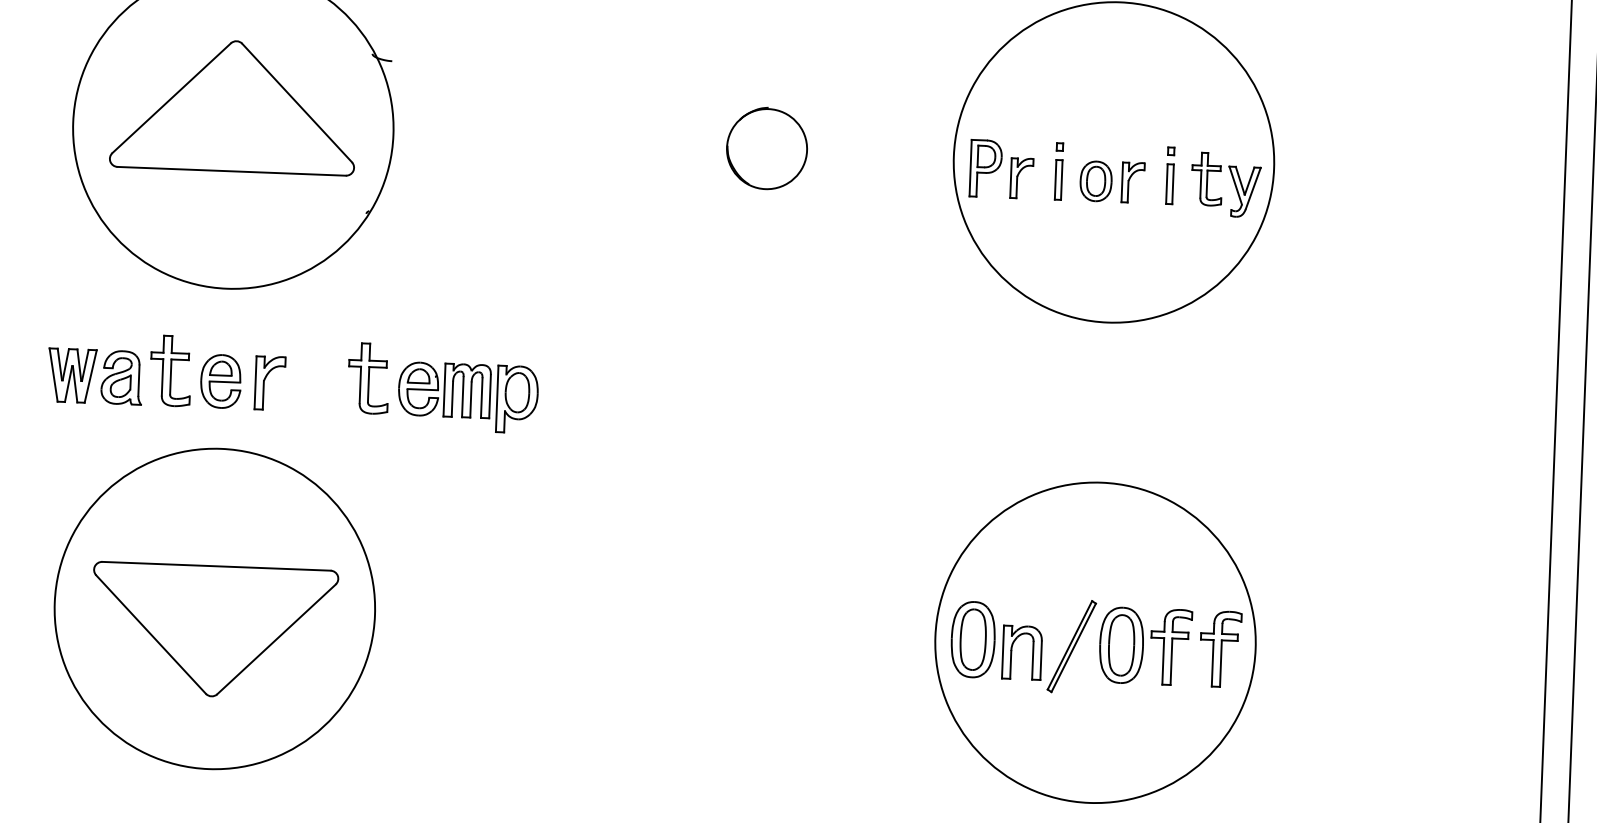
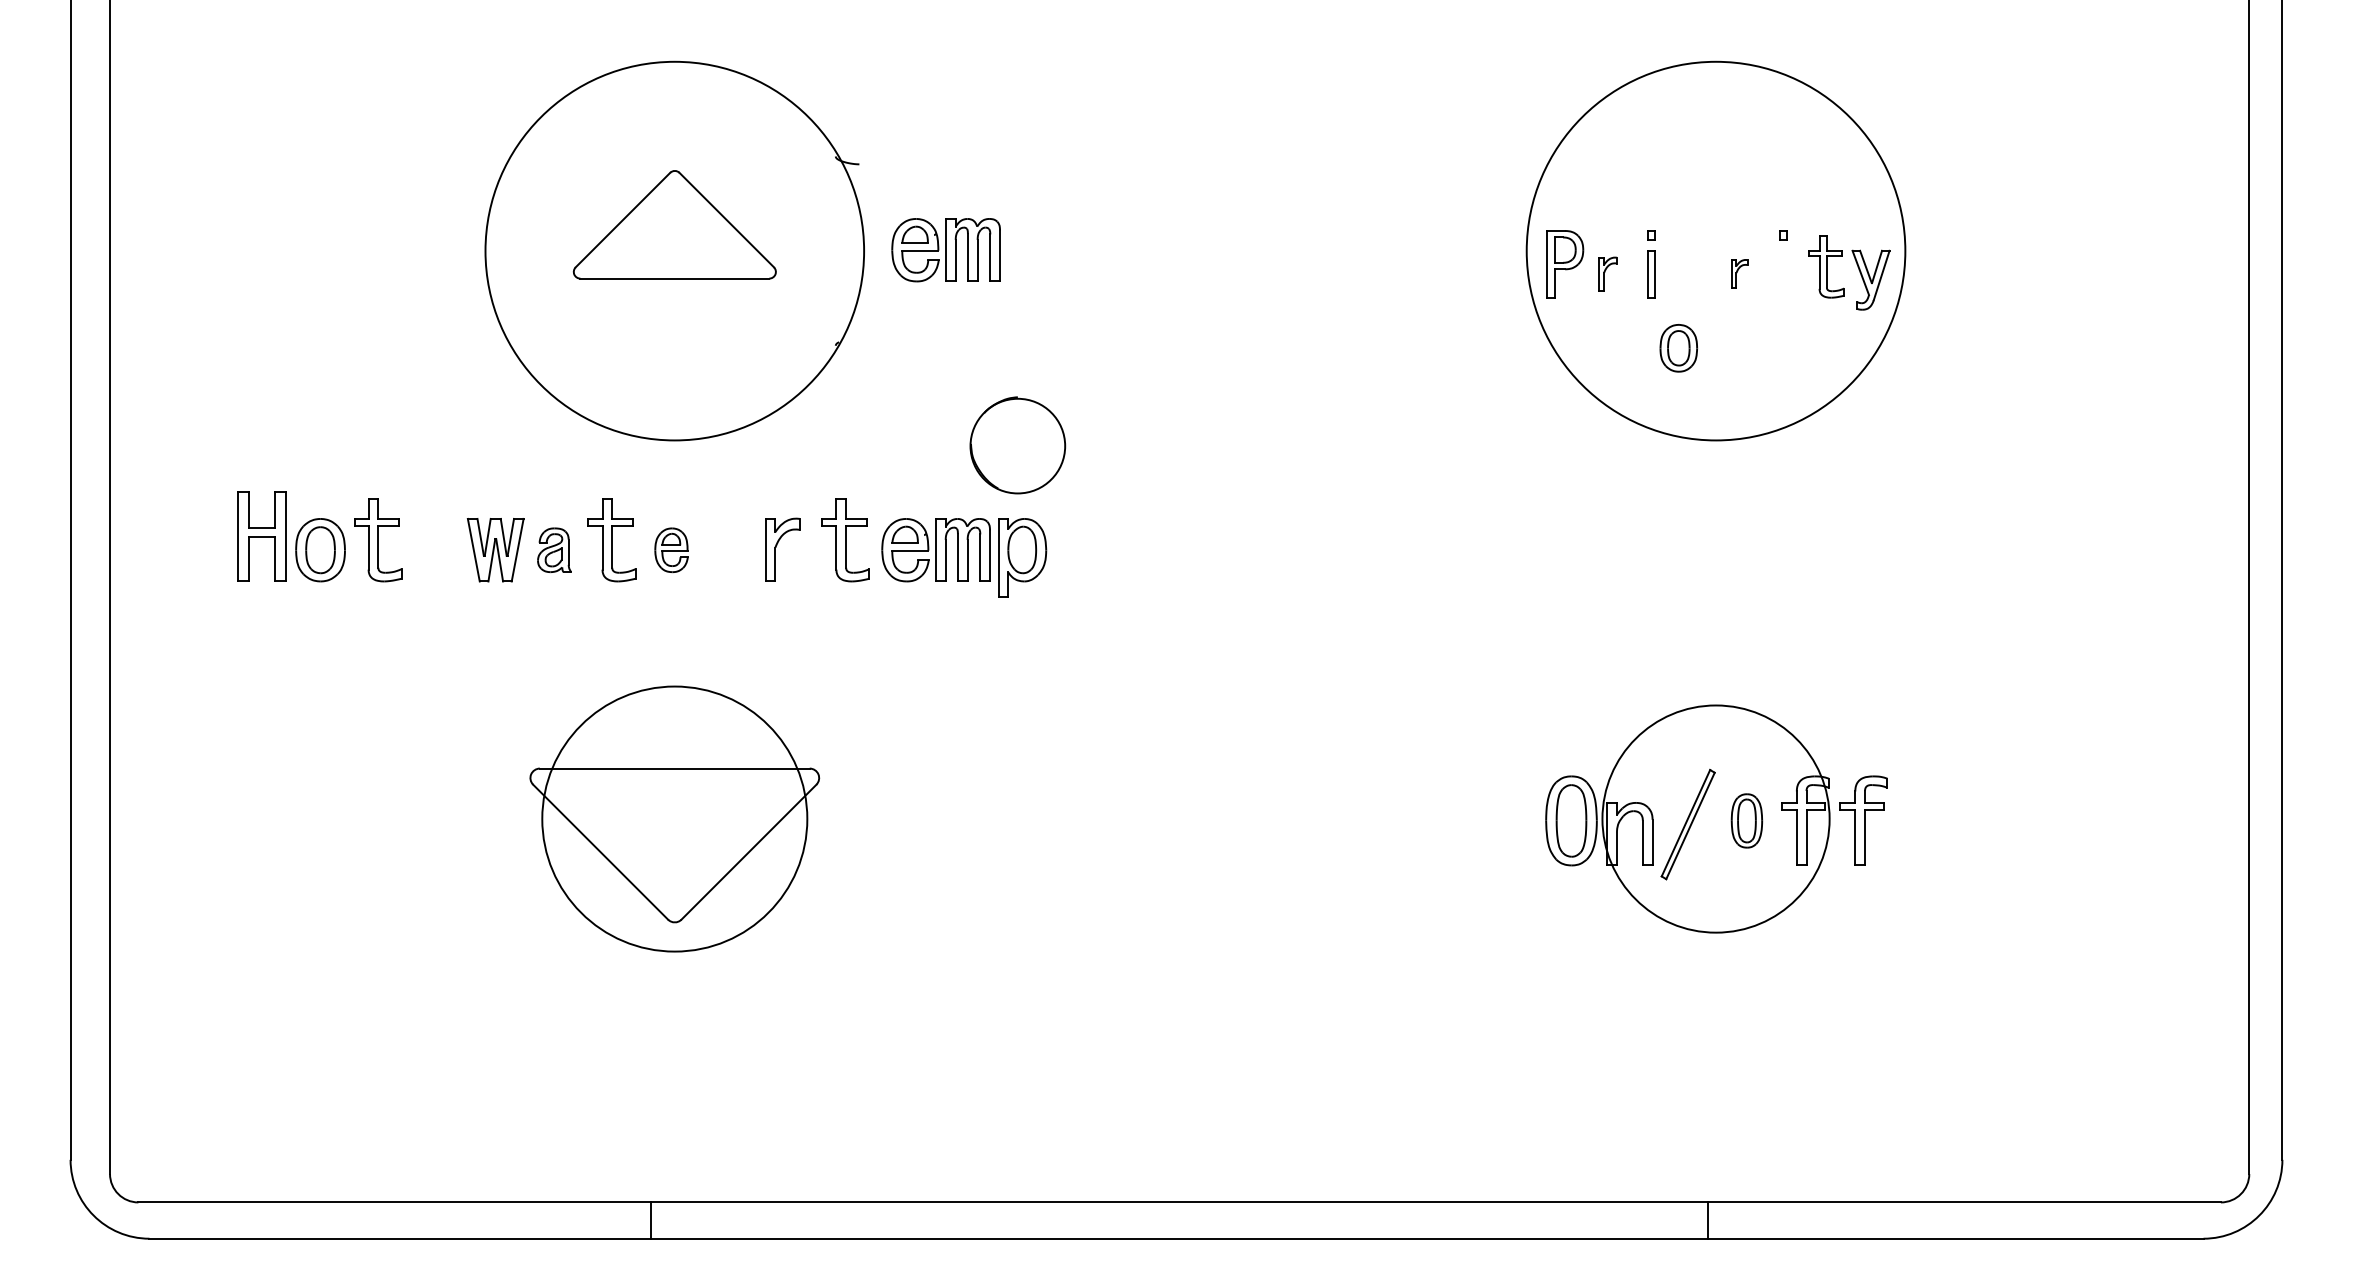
part: (233, 106) -> (674, 224), size x0.7
part: (462, 136) -> (945, 250), added
part: (766, 148) -> (1017, 445), moved
part: (1021, 177) -> (1607, 273), size x0.7
part: (1095, 181) -> (1678, 348), moved
part: (1133, 182) -> (1739, 273), size x0.6
part: (1170, 184) -> (1783, 274), removed
part: (121, 377) -> (554, 550), size x0.7
part: (264, 380) -> (776, 547), moved
part: (220, 381) -> (671, 550), size x0.7
circle: (214, 608) -> (674, 818), size x0.7
circle: (1095, 642) -> (1715, 818), size x0.6
part: (1121, 645) -> (1746, 820), size x0.6

